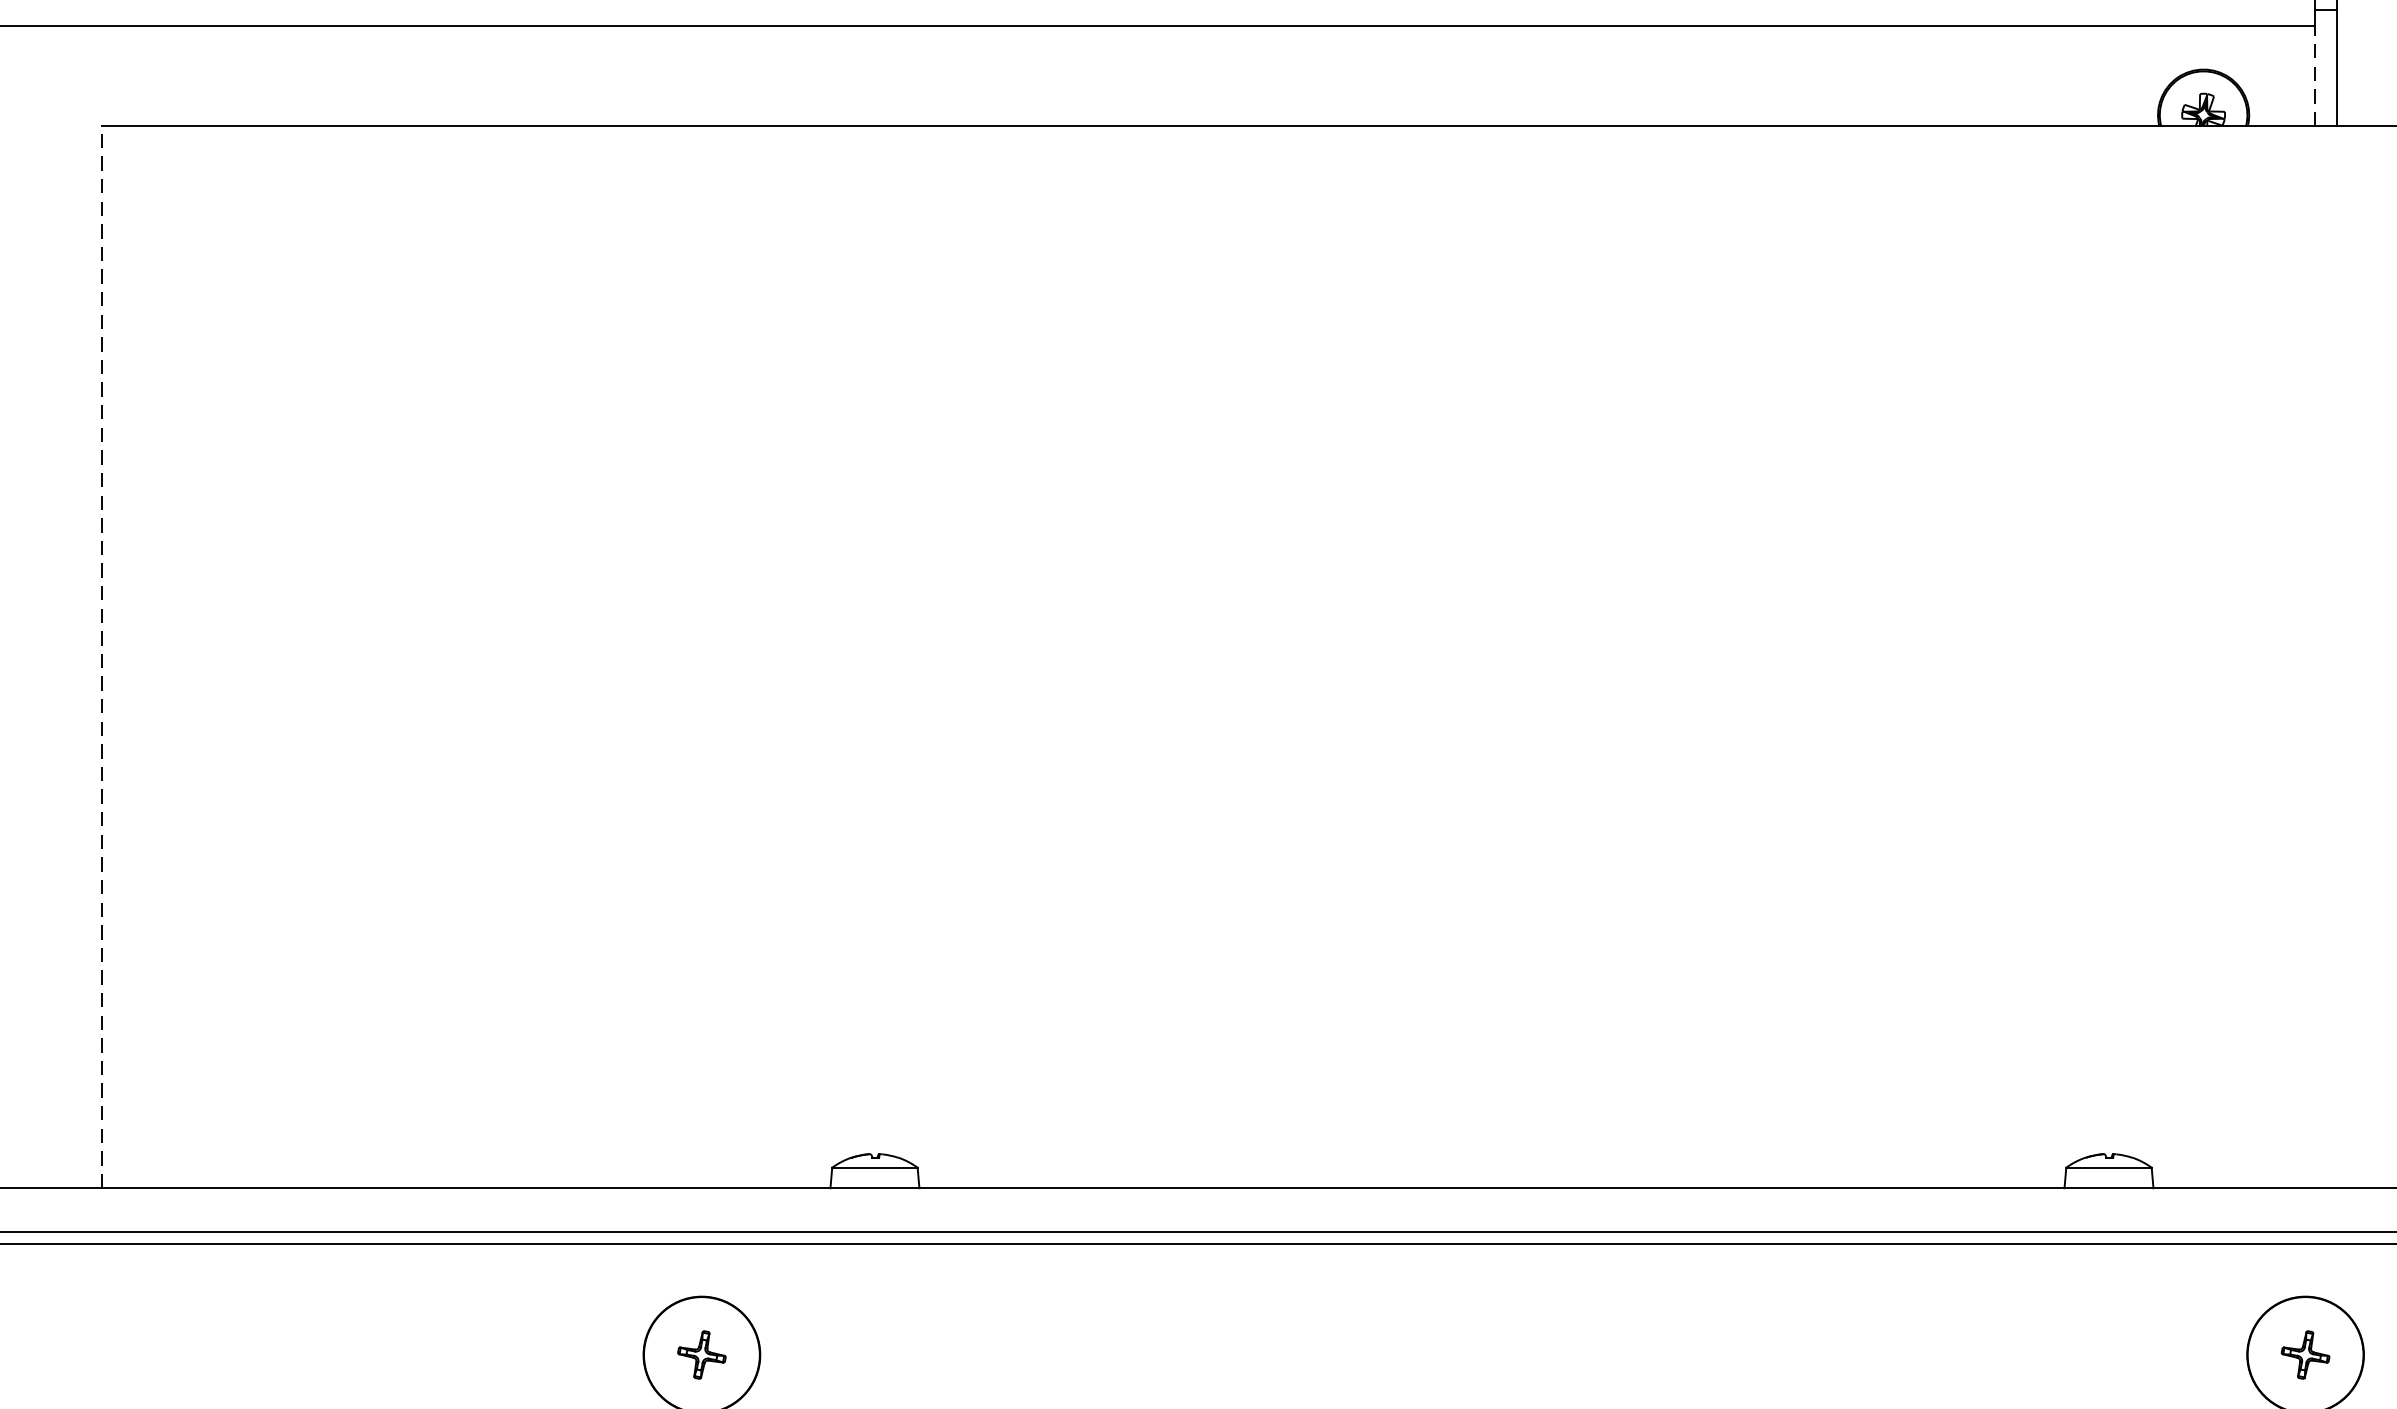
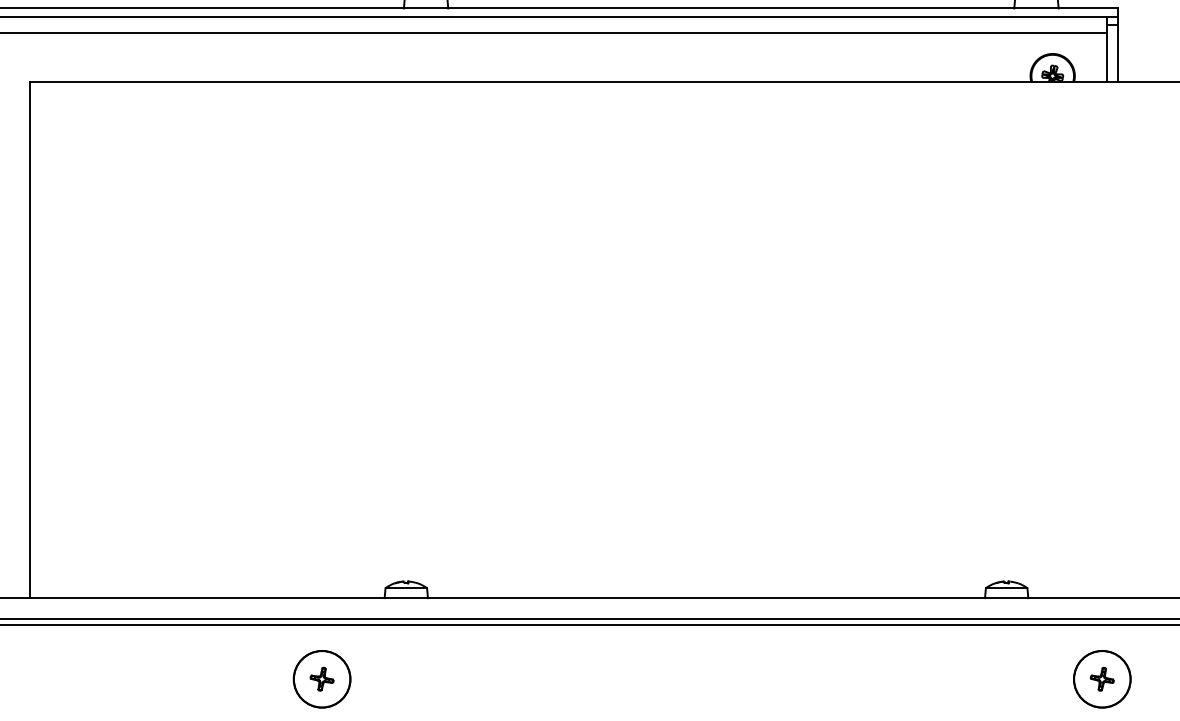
line: (2314, 74) -> (1106, 56), dashed -> solid
line: (102, 656) -> (30, 339), dashed -> solid

